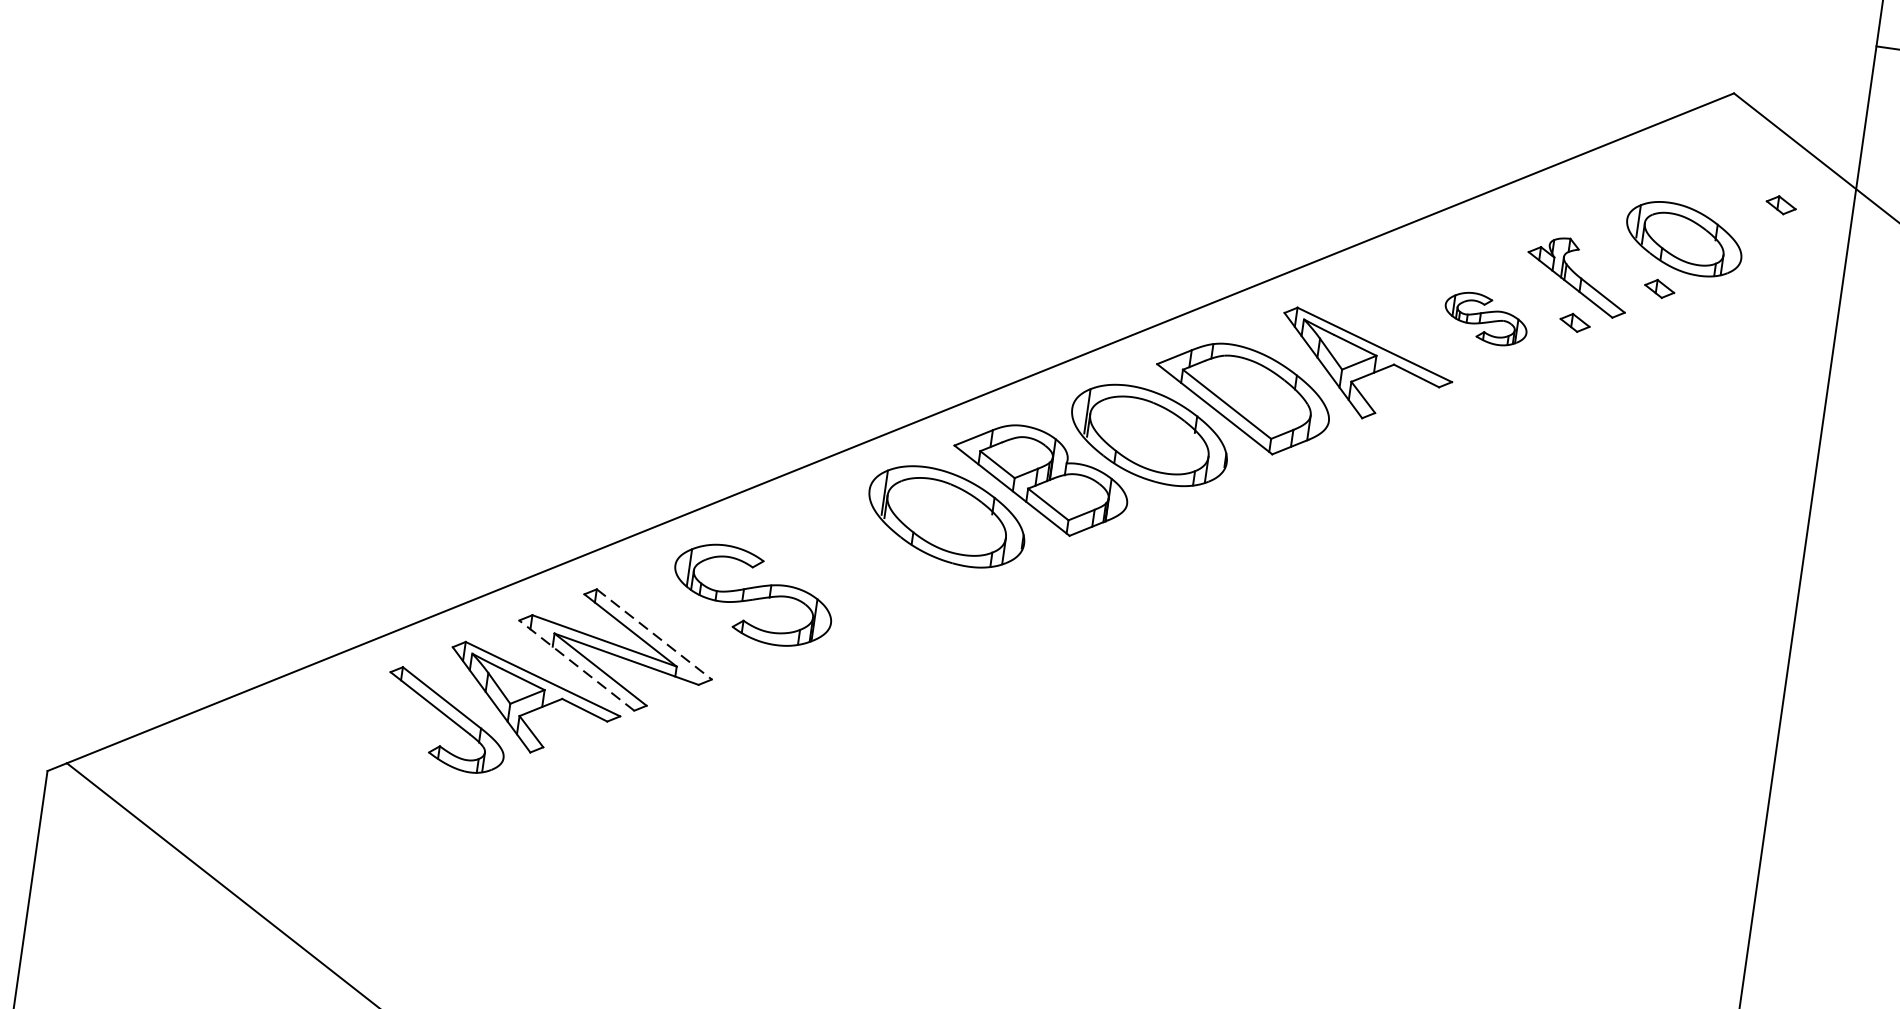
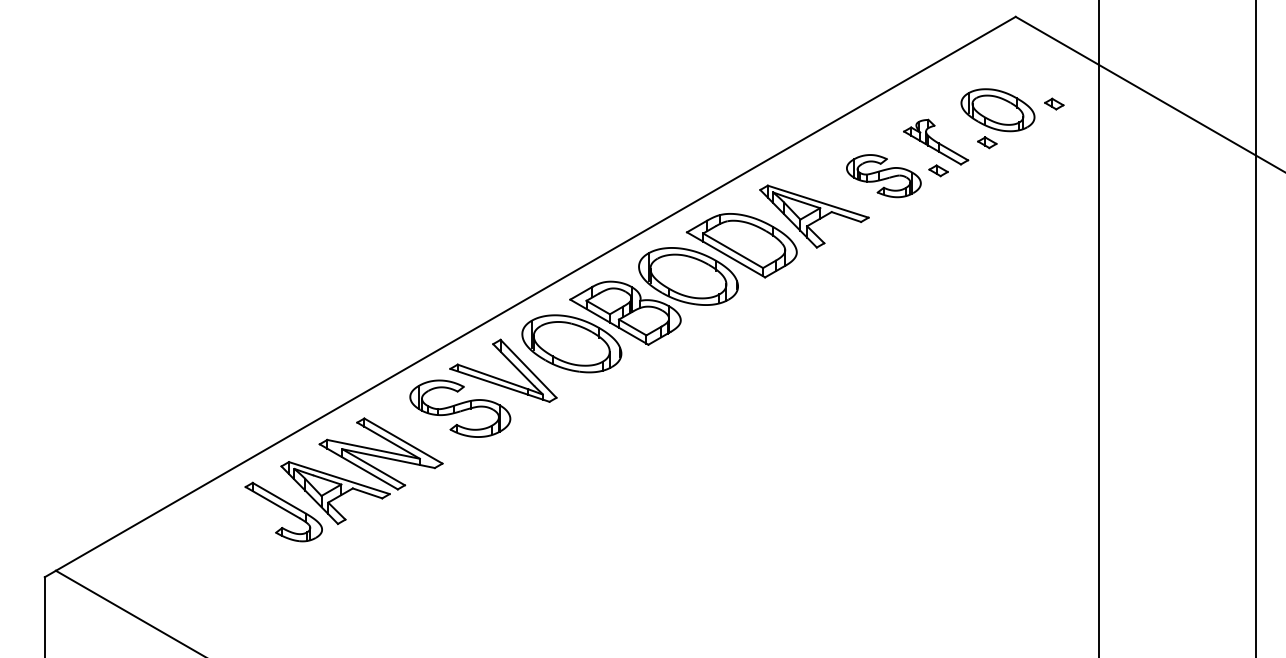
part: (1781, 204) -> (1054, 103), moved
part: (1485, 319) -> (883, 176), size x1.43
part: (824, 556) -> (500, 378), added
line: (654, 635) -> (403, 441), dashed -> solid
line: (576, 664) -> (358, 466), dashed -> solid

